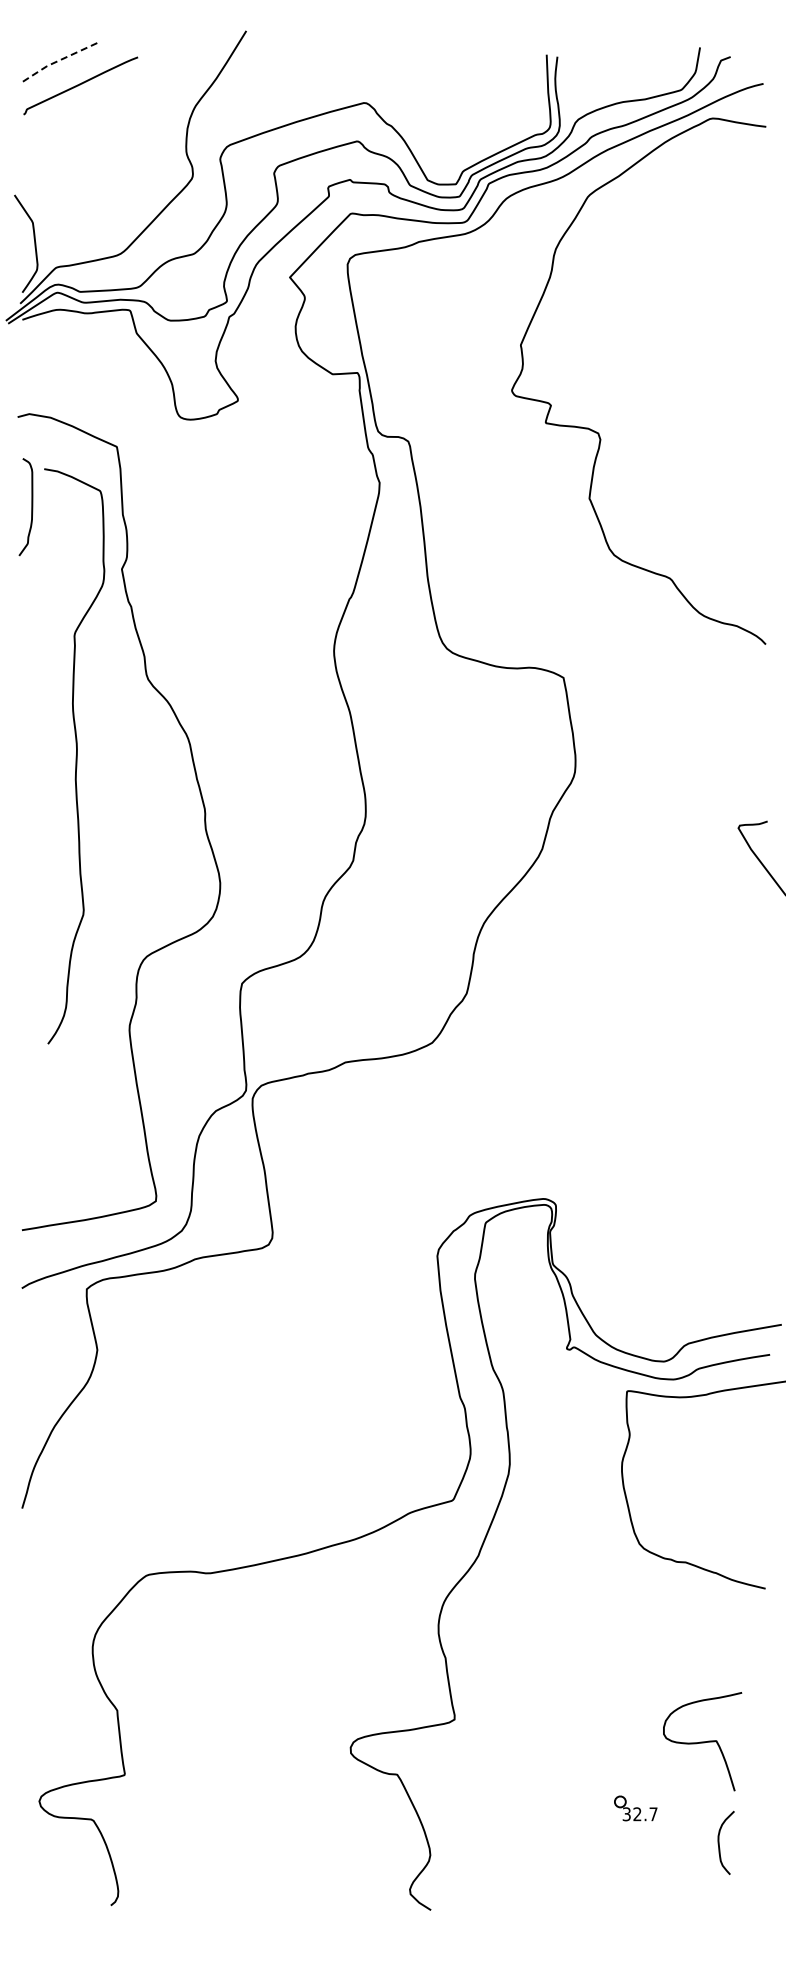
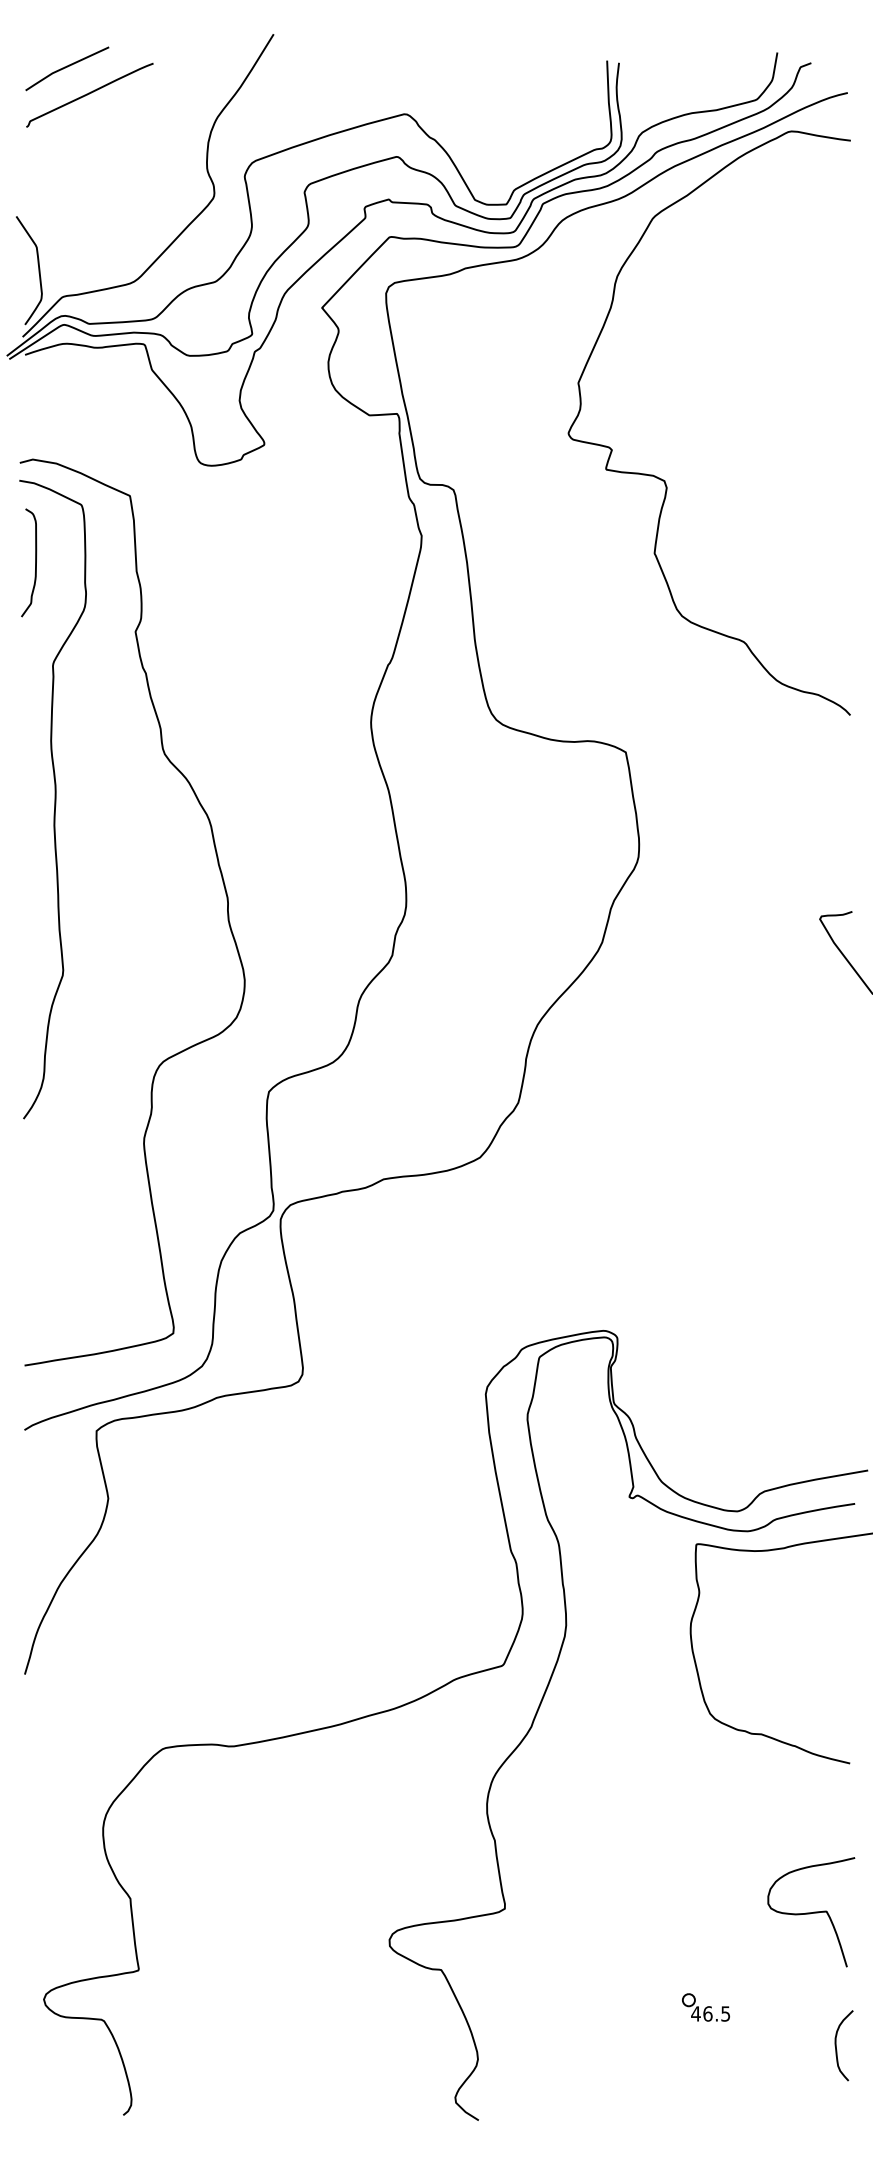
line: (58, 60) -> (65, 67), dashed -> solid
curve: (75, 756) -> (54, 799), moved
curve: (702, 1741) -> (811, 1912), moved
text: (639, 1814) -> (710, 2014), 32.7 -> 46.5
curve: (719, 1842) -> (836, 2045), moved

